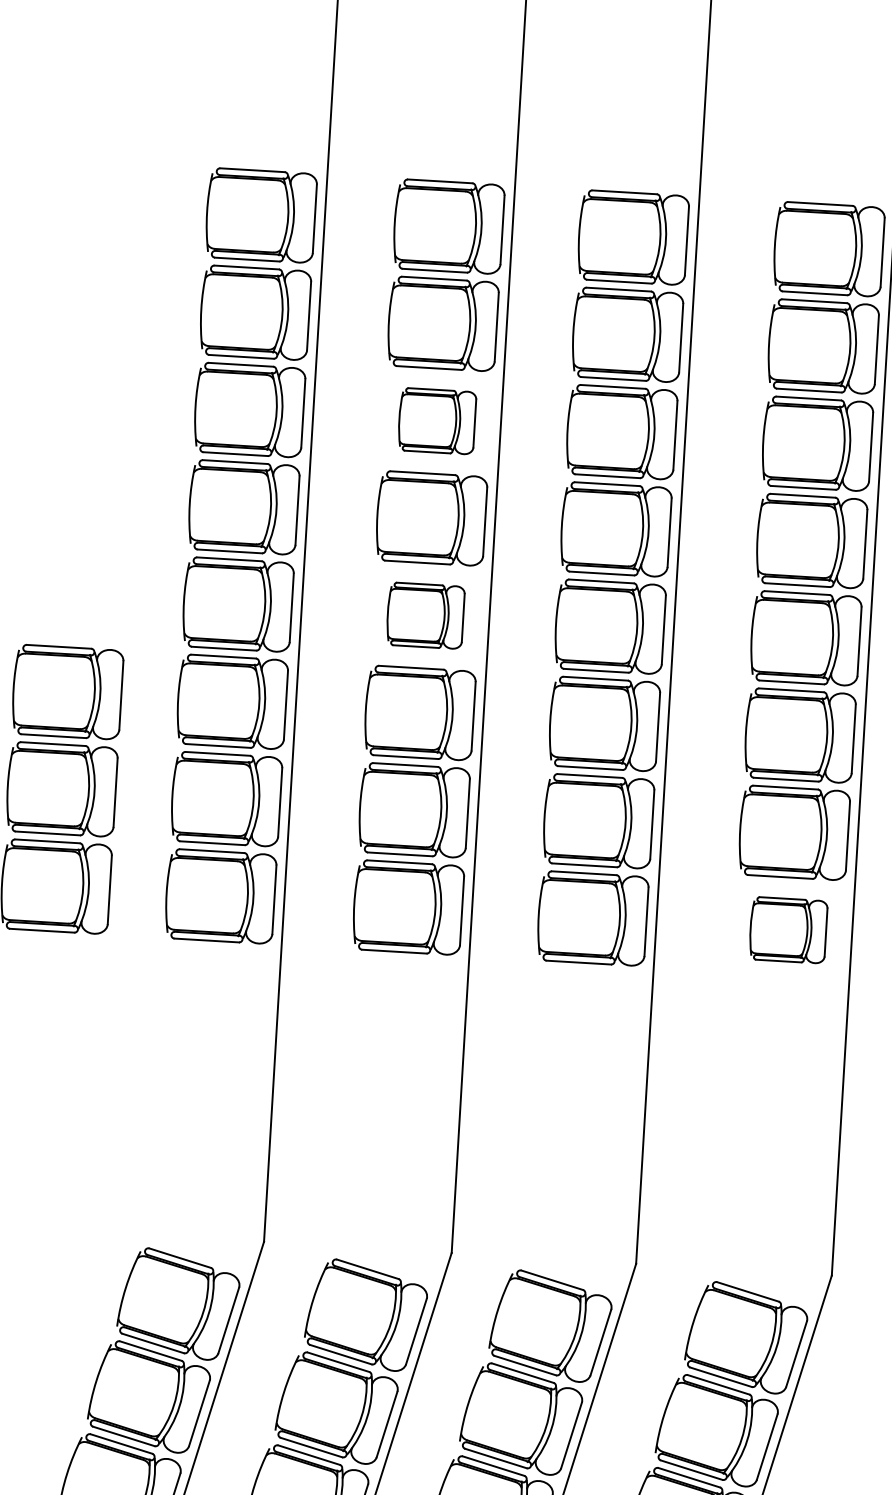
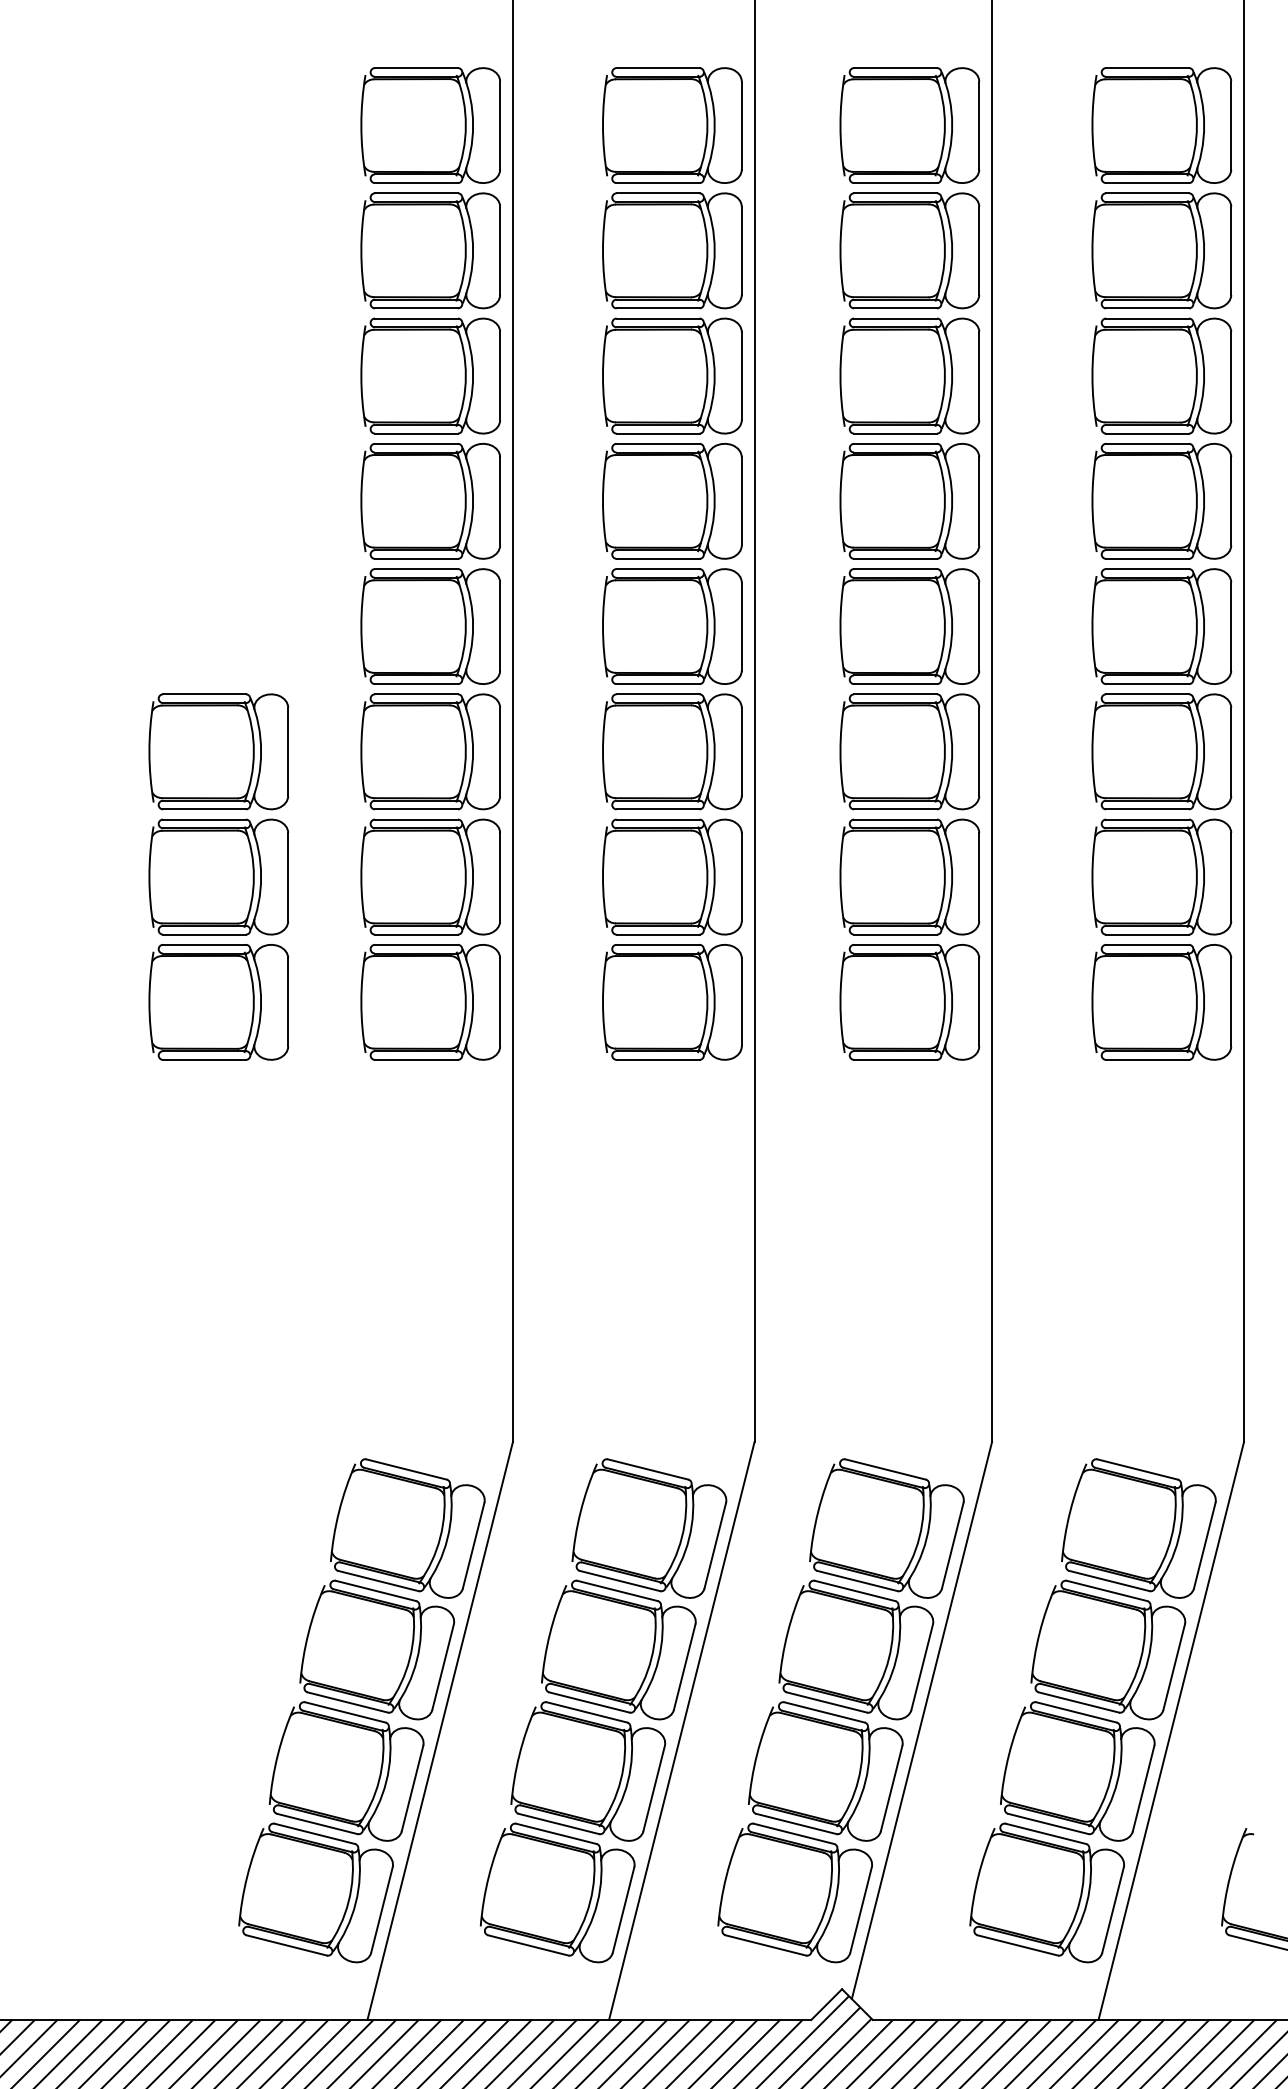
part: (437, 420) -> (672, 375), size x1.43
part: (425, 615) -> (672, 626), size x1.43
part: (788, 930) -> (1161, 1002), size x1.43

